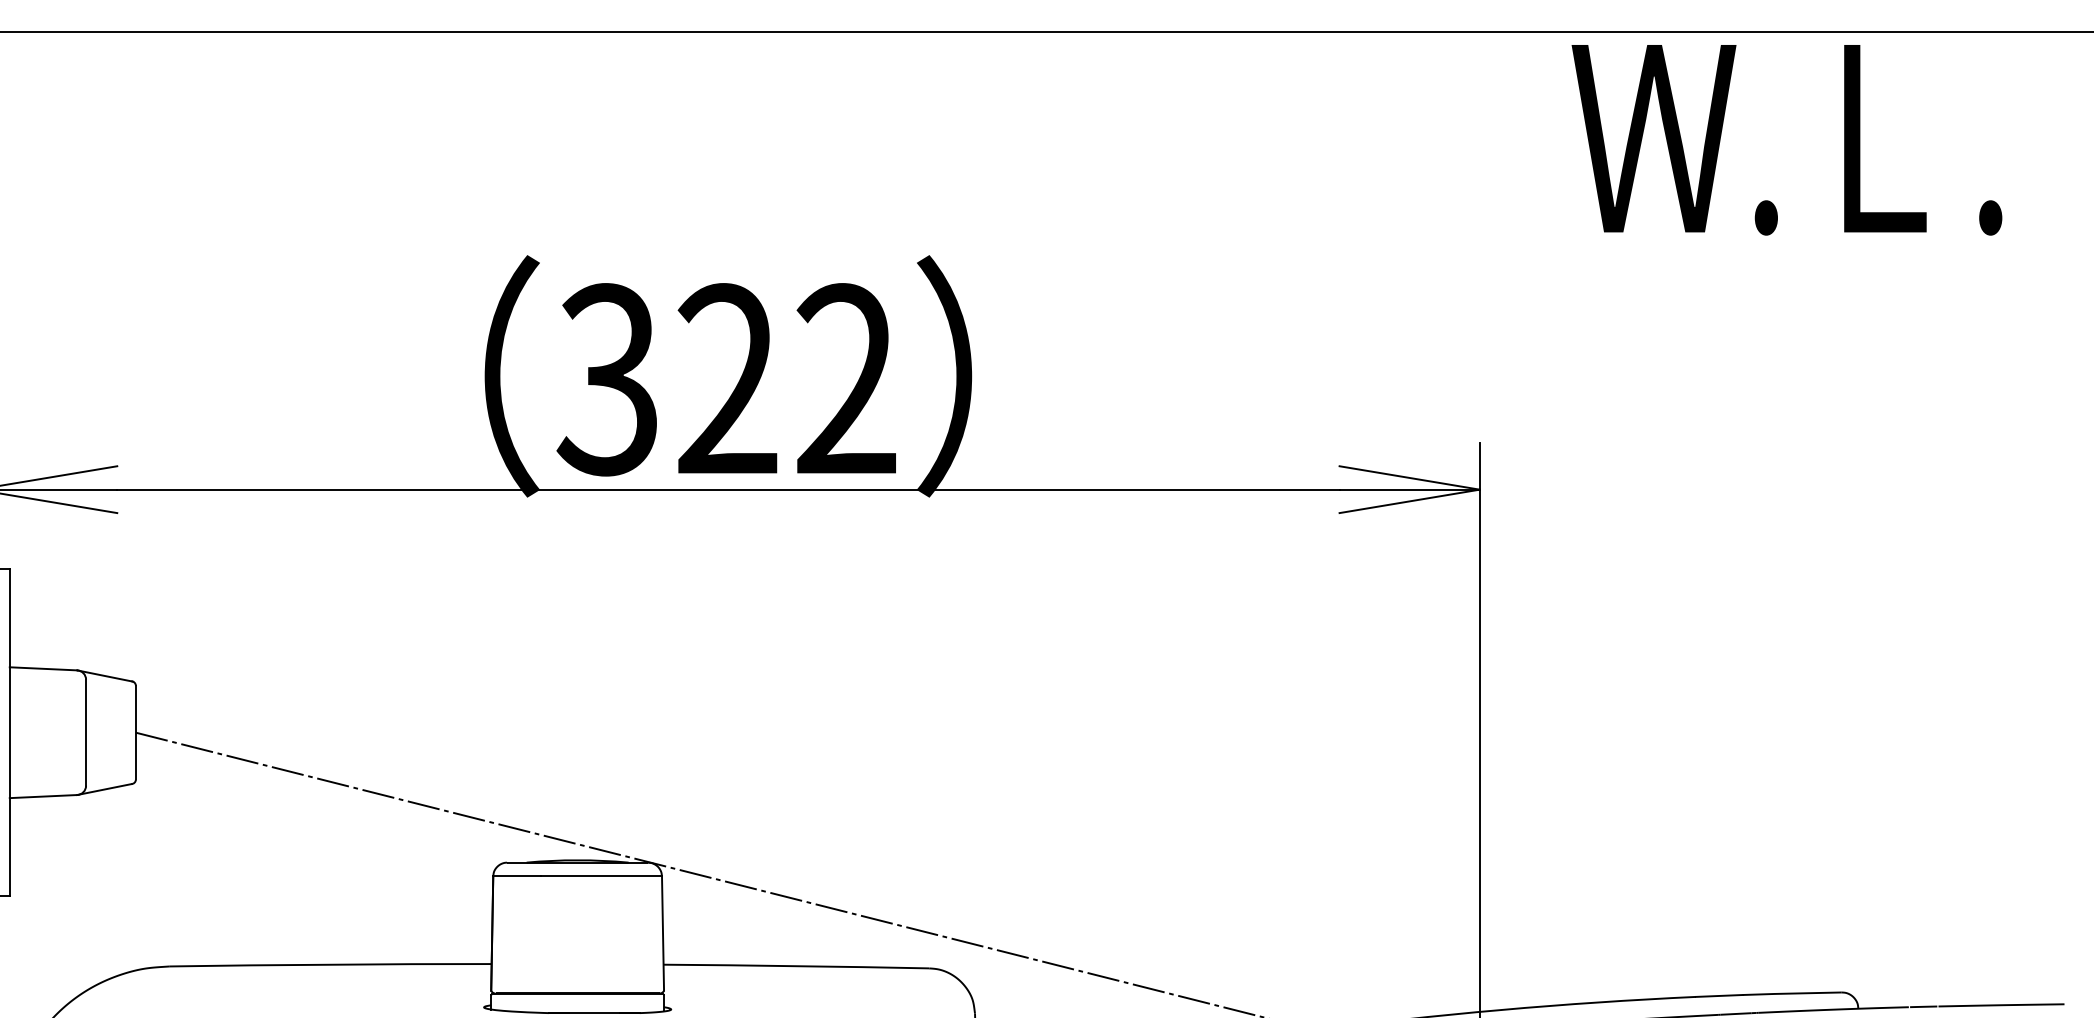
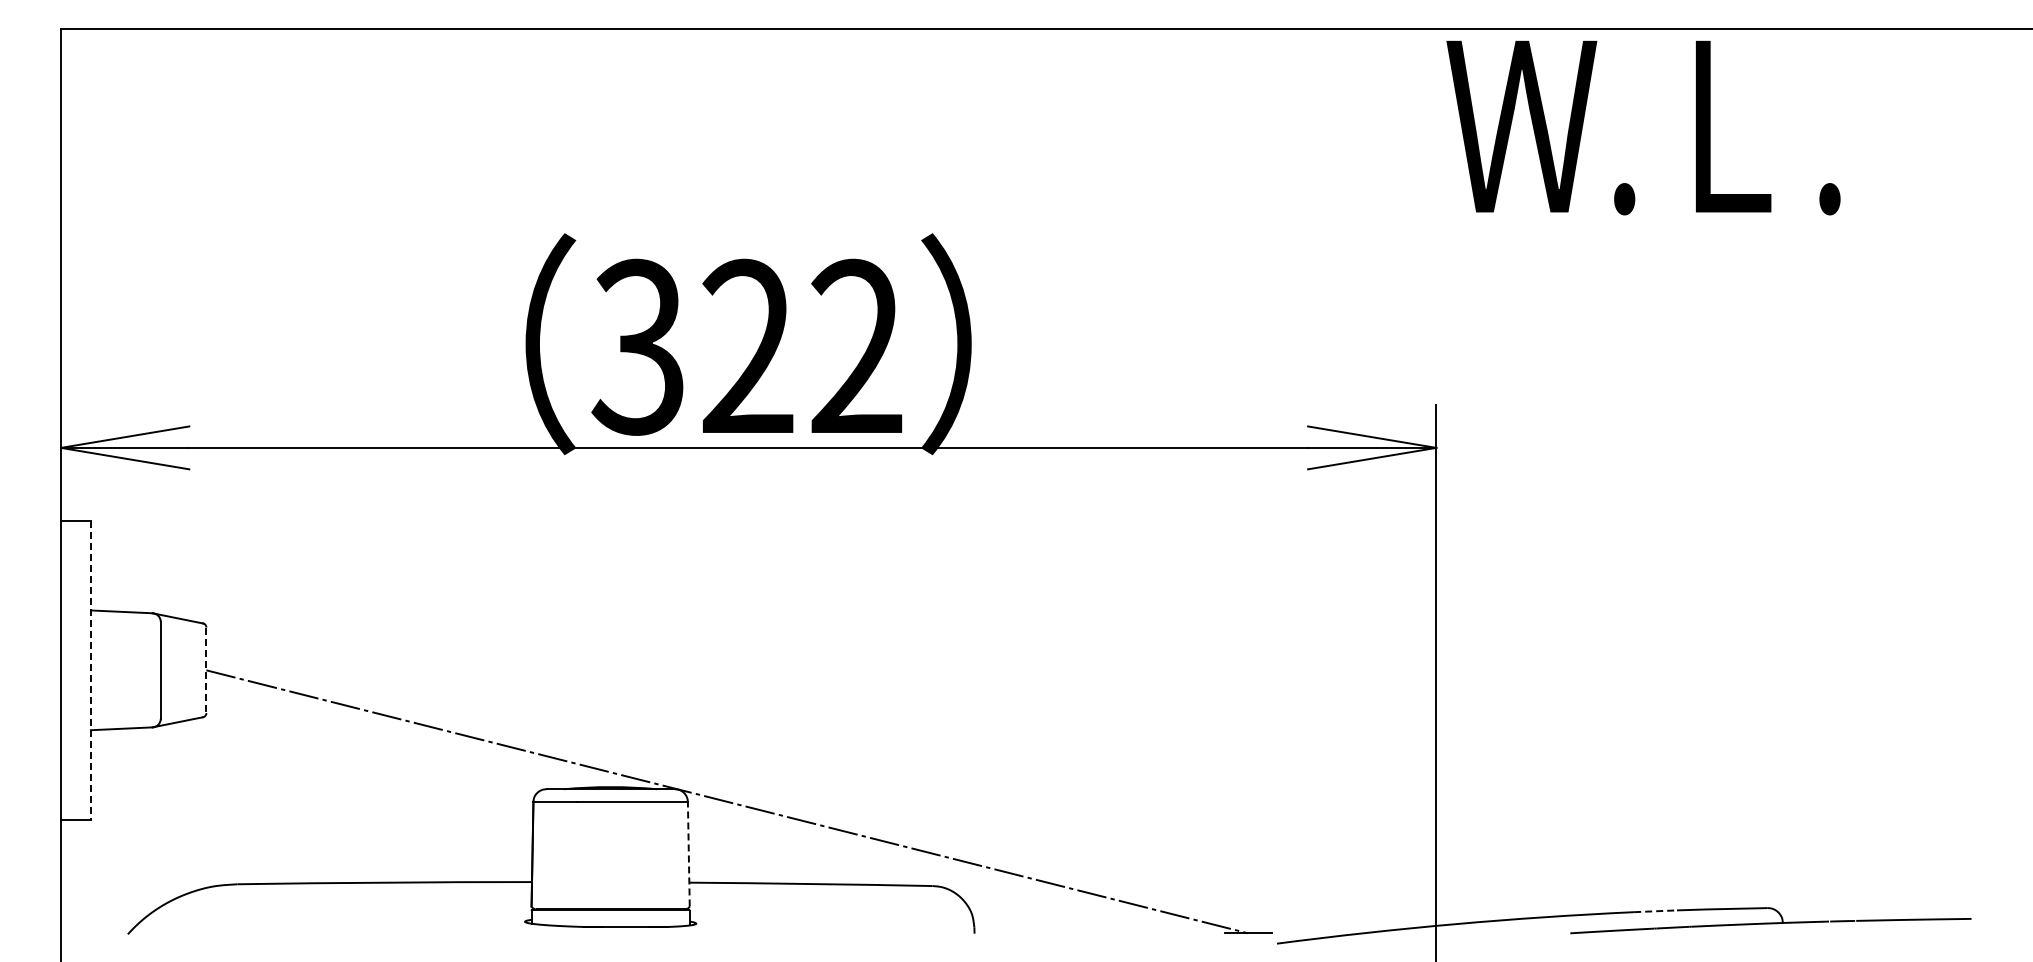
text: (1786, 139) -> (1643, 127), moved
line: (9, 732) -> (90, 670), solid -> dashed
line: (136, 732) -> (206, 670), solid -> dashed
line: (662, 932) -> (688, 853), solid -> dashed
line: (1720, 996) -> (1656, 911), solid -> dashed

